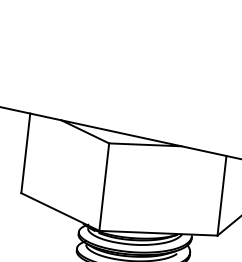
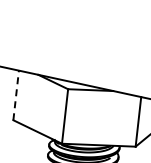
line: (26, 153) -> (16, 95), solid -> dashed

